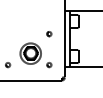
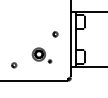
part: (35, 55) -> (41, 55), size x0.6

